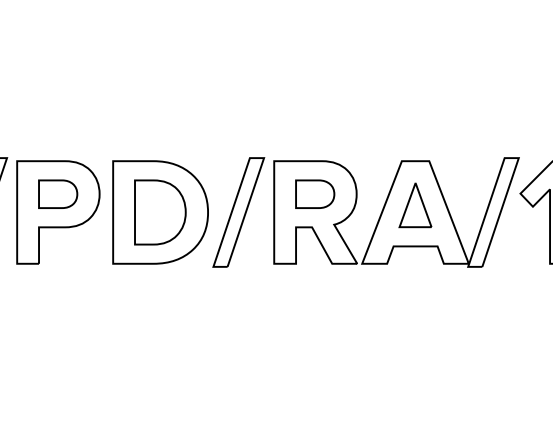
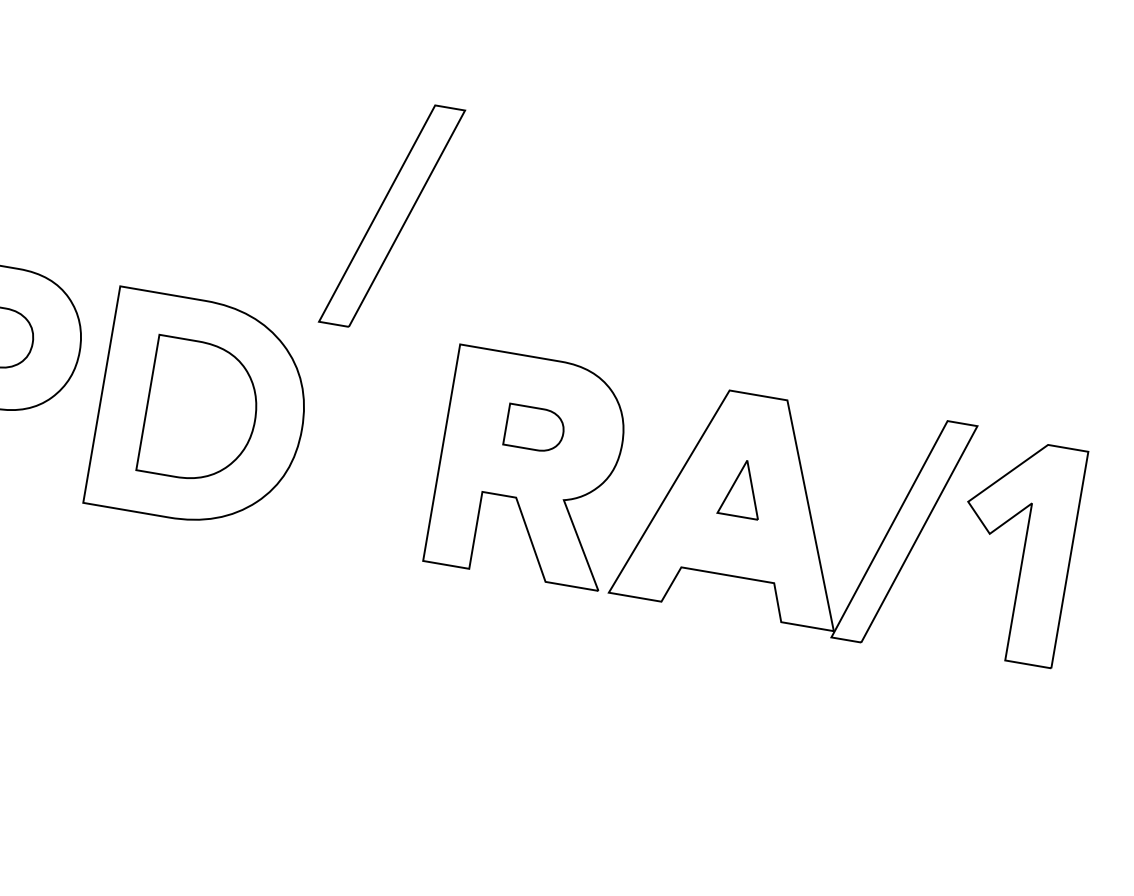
part: (315, 193) -> (535, 427), size x0.7
part: (415, 205) -> (742, 488), size x0.6
part: (238, 212) -> (391, 216), moved

